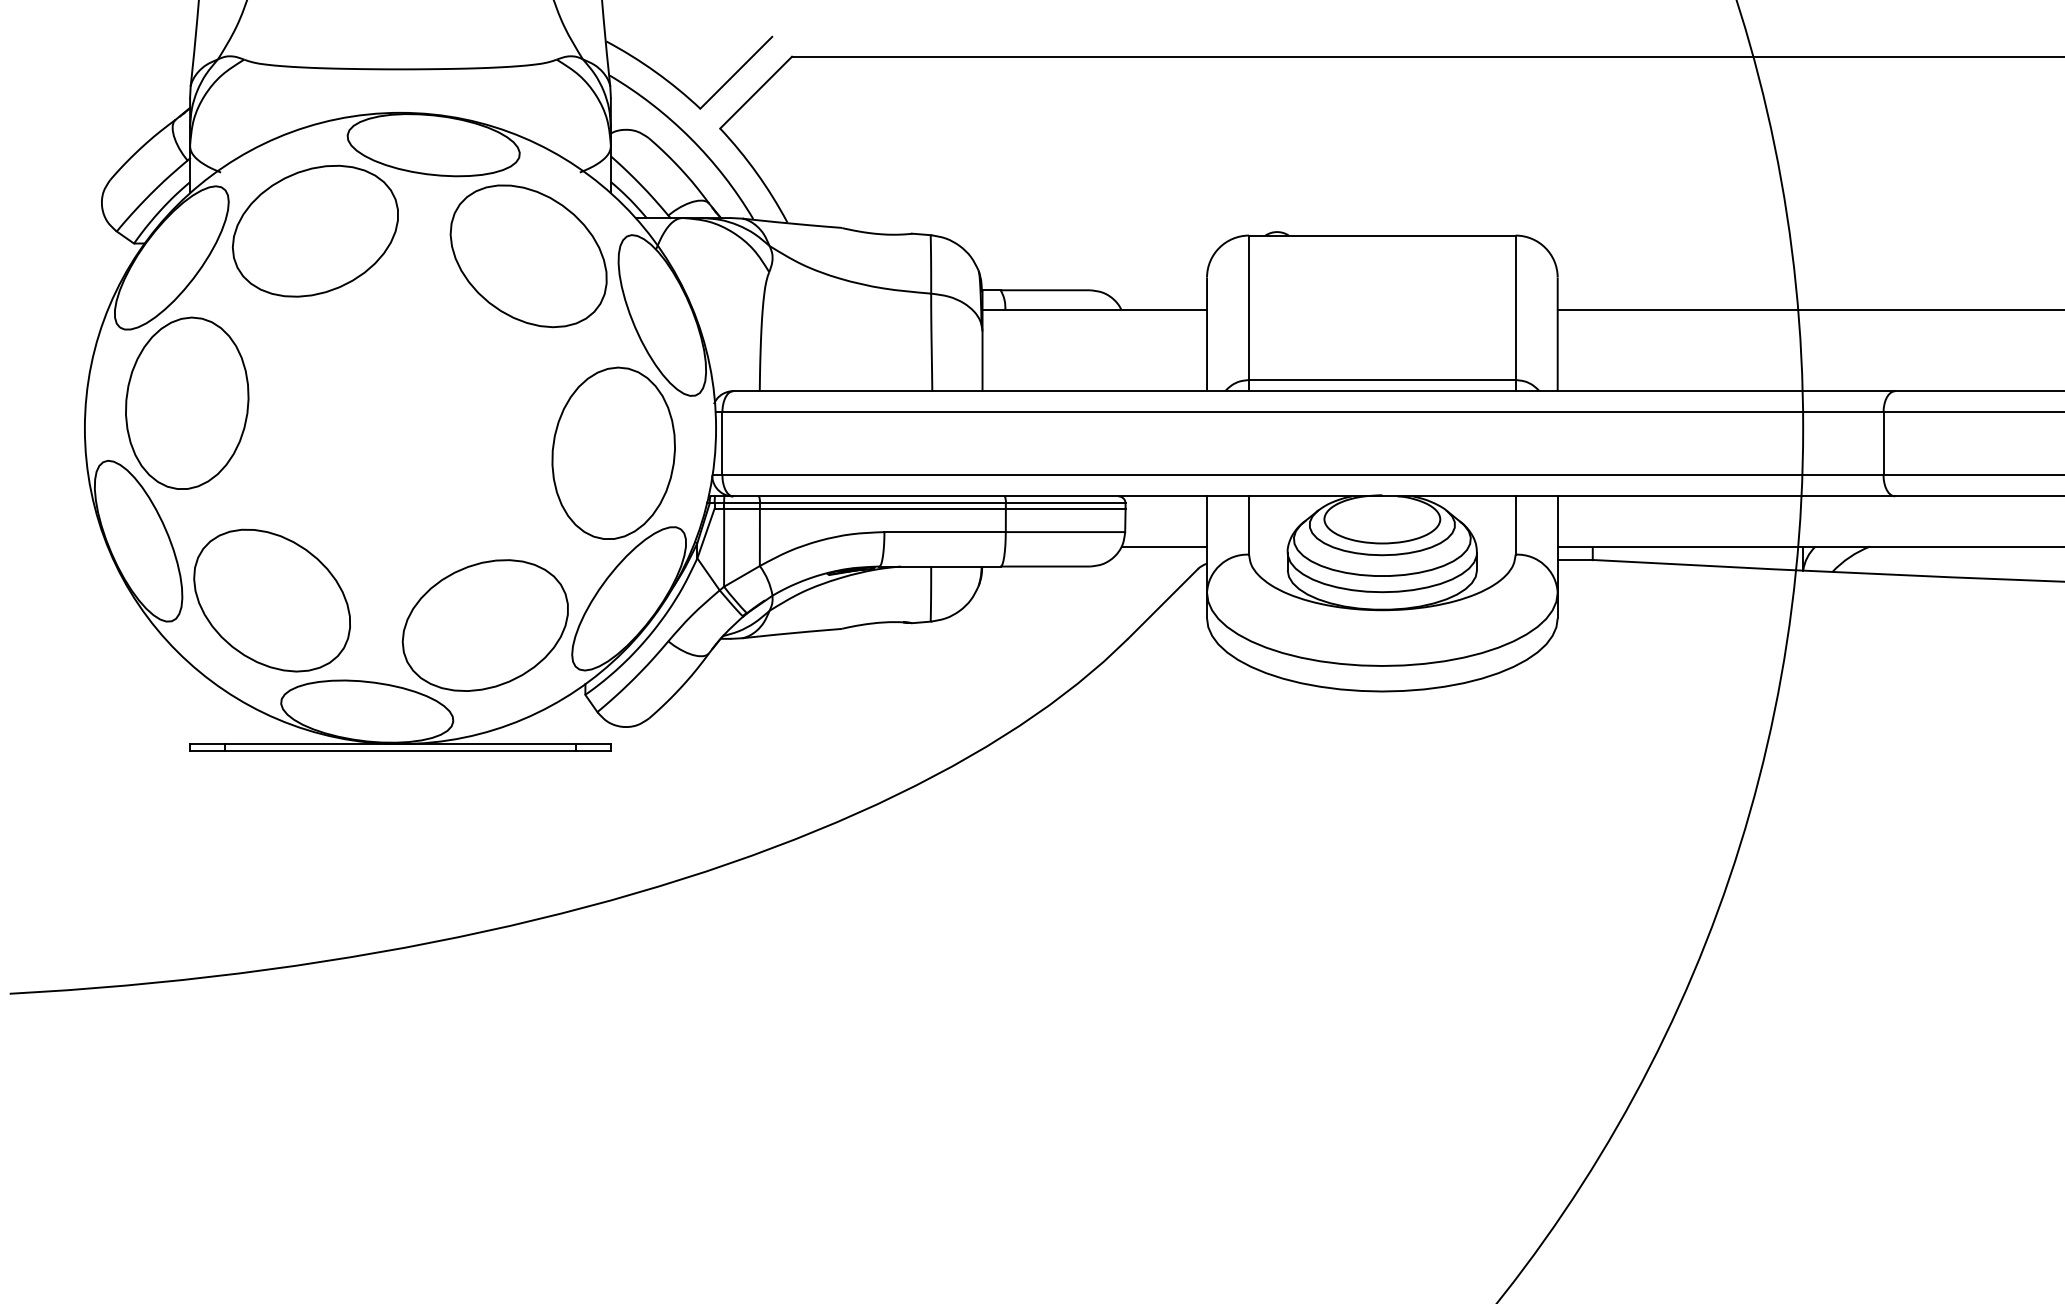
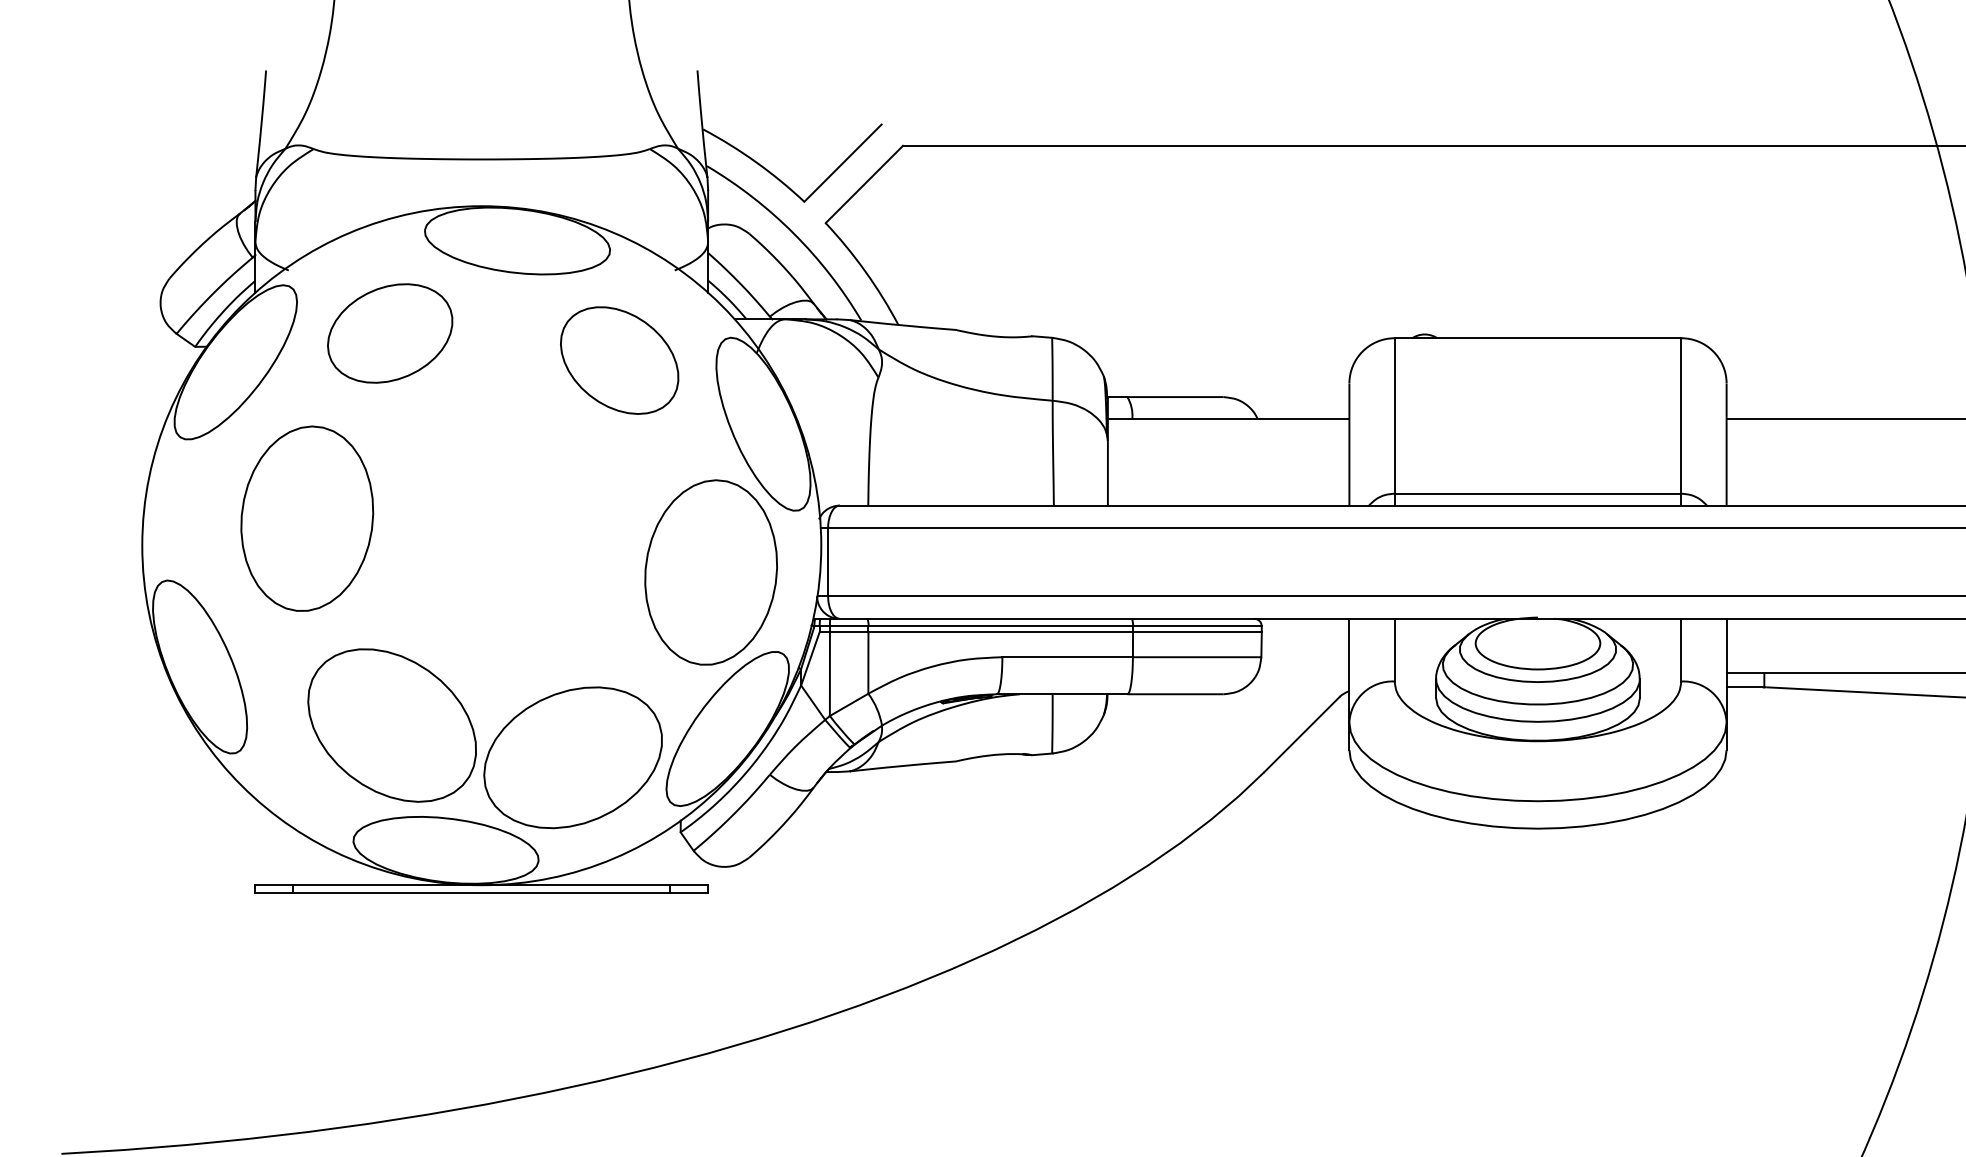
part: (314, 230) -> (389, 332), size x0.7
part: (528, 256) -> (619, 360), size x0.7
part: (187, 402) -> (307, 517), moved
line: (1164, 546) -> (1303, 672), removed
part: (271, 600) -> (391, 725), moved

